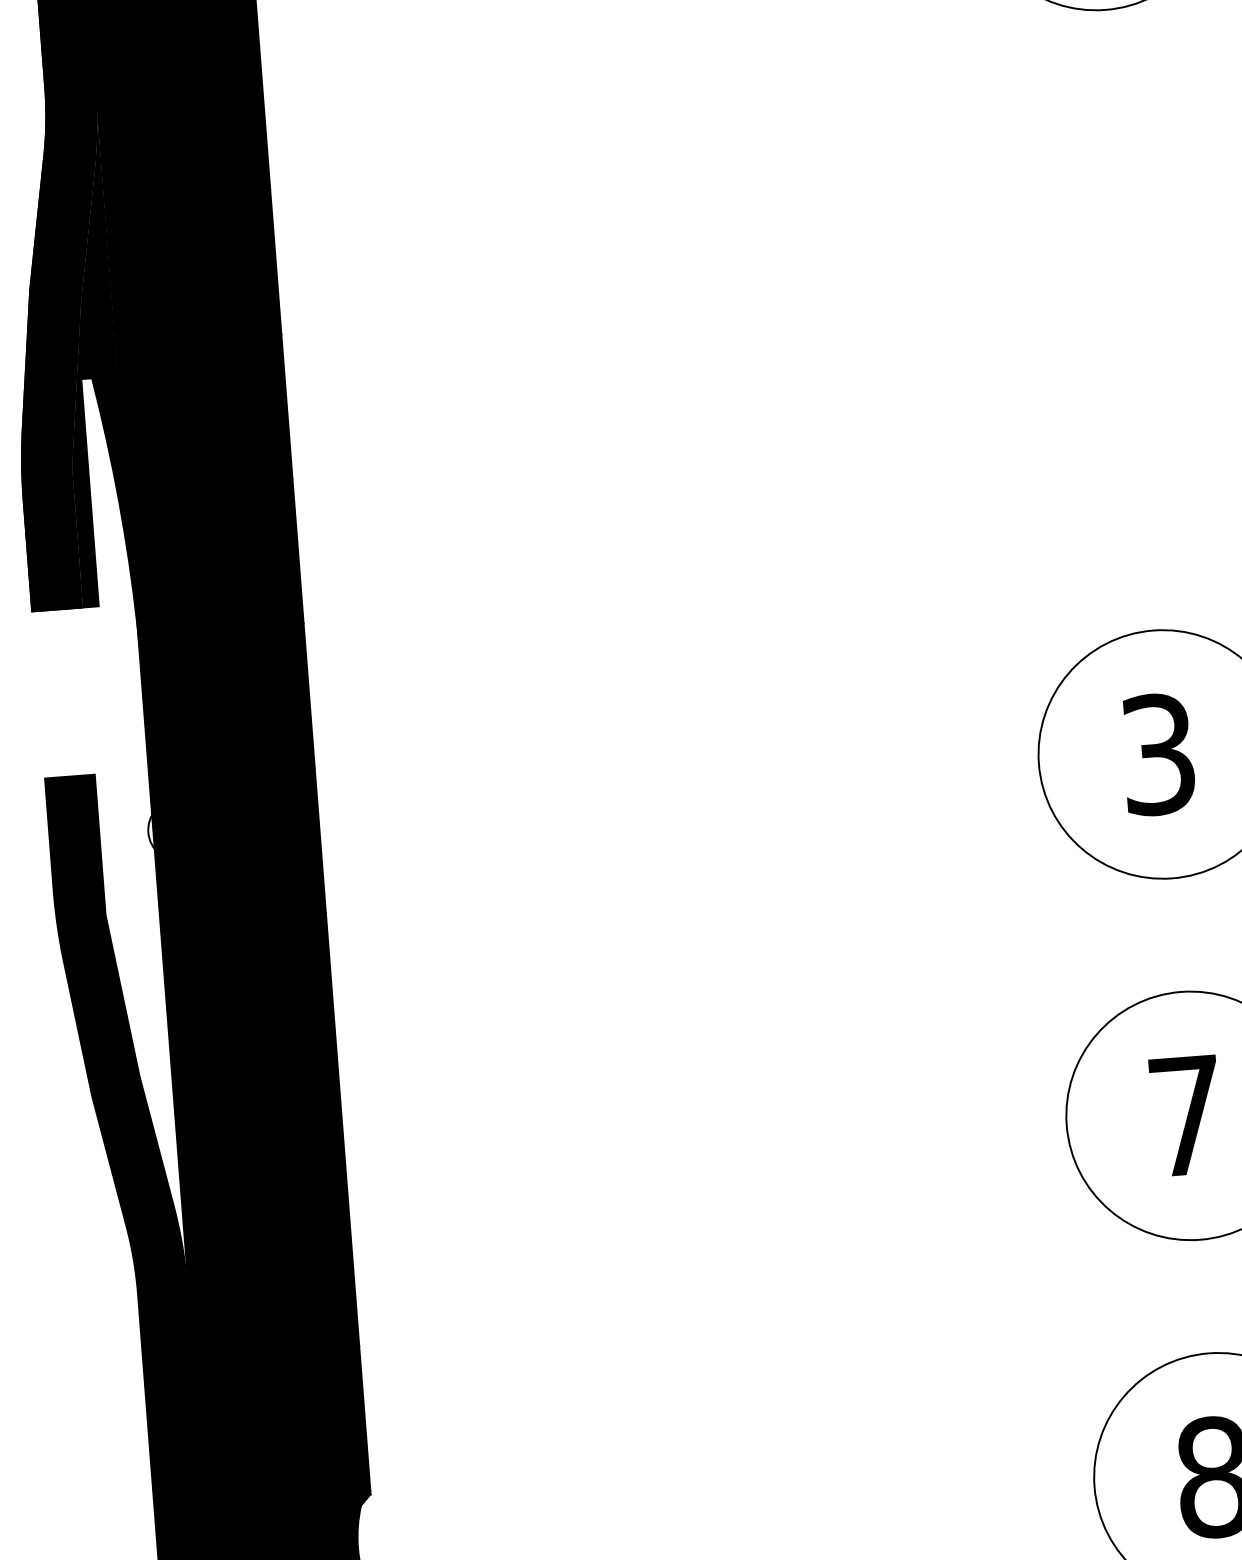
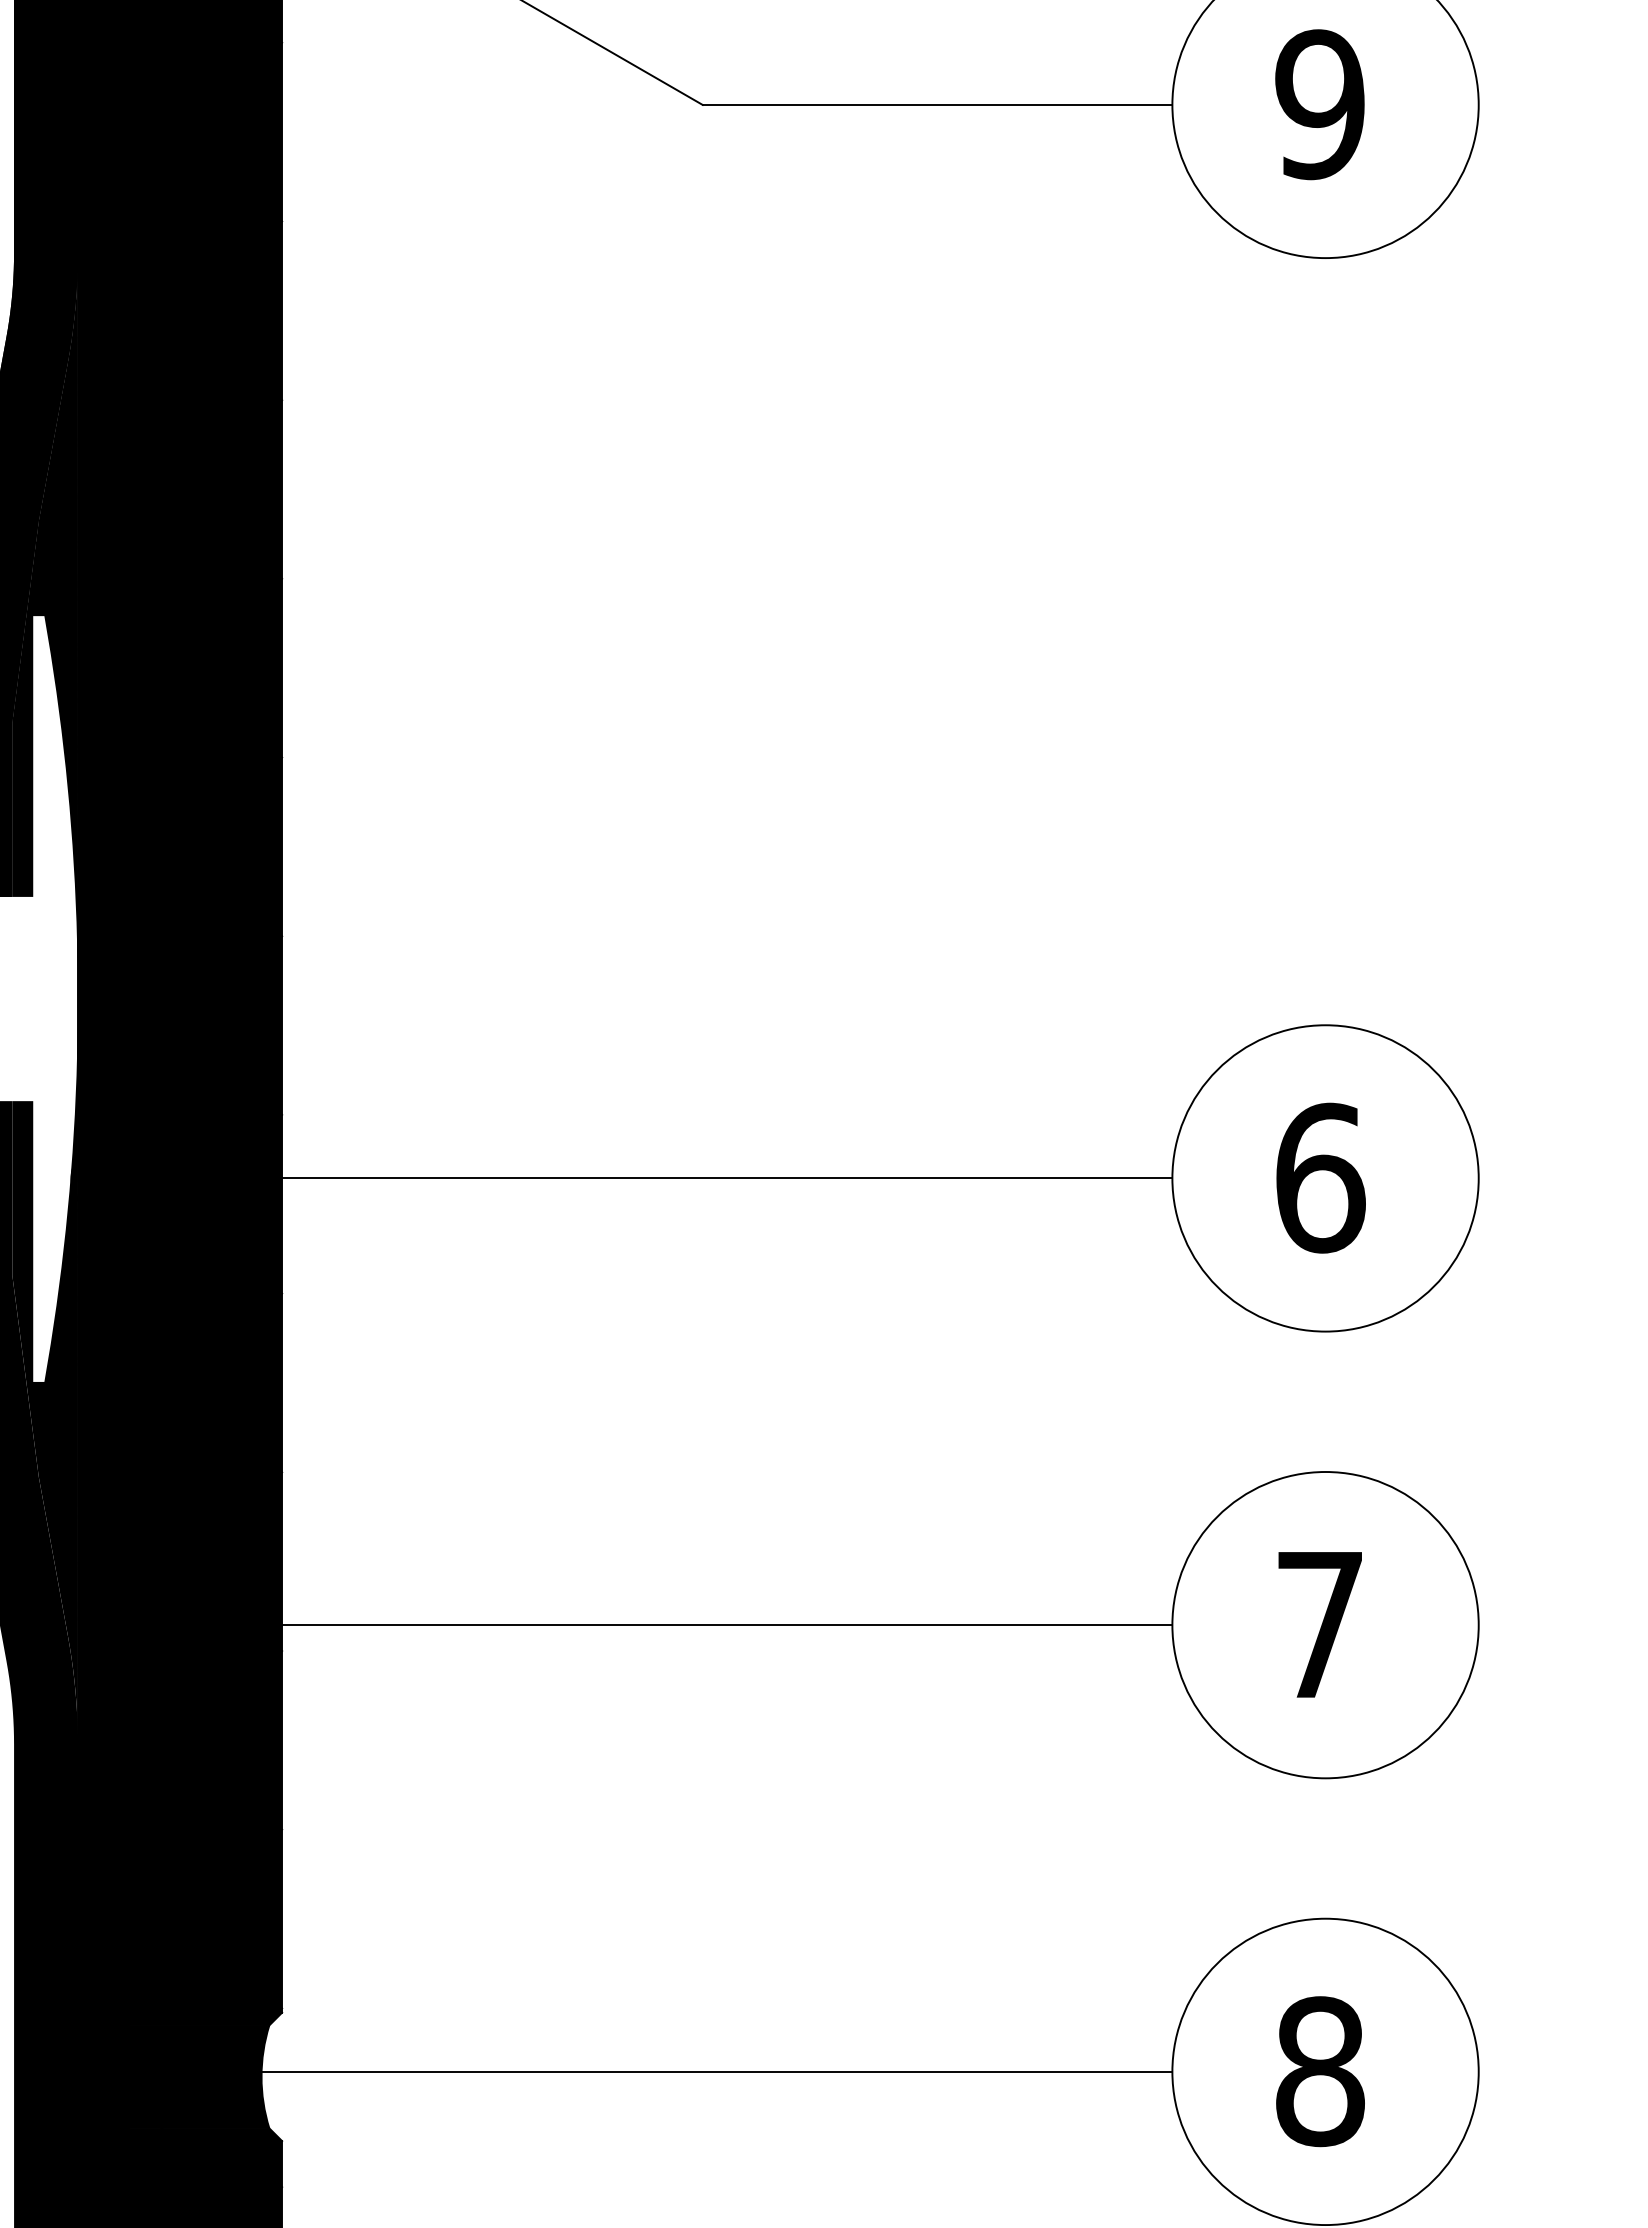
text: (1158, 754) -> (1320, 1177), 3 -> 6
line: (624, 795) -> (660, 1178), added
fill: (138, 987) -> (44, 1368), added
line: (700, 1153) -> (719, 1625), added
line: (714, 1515) -> (702, 2071), added

